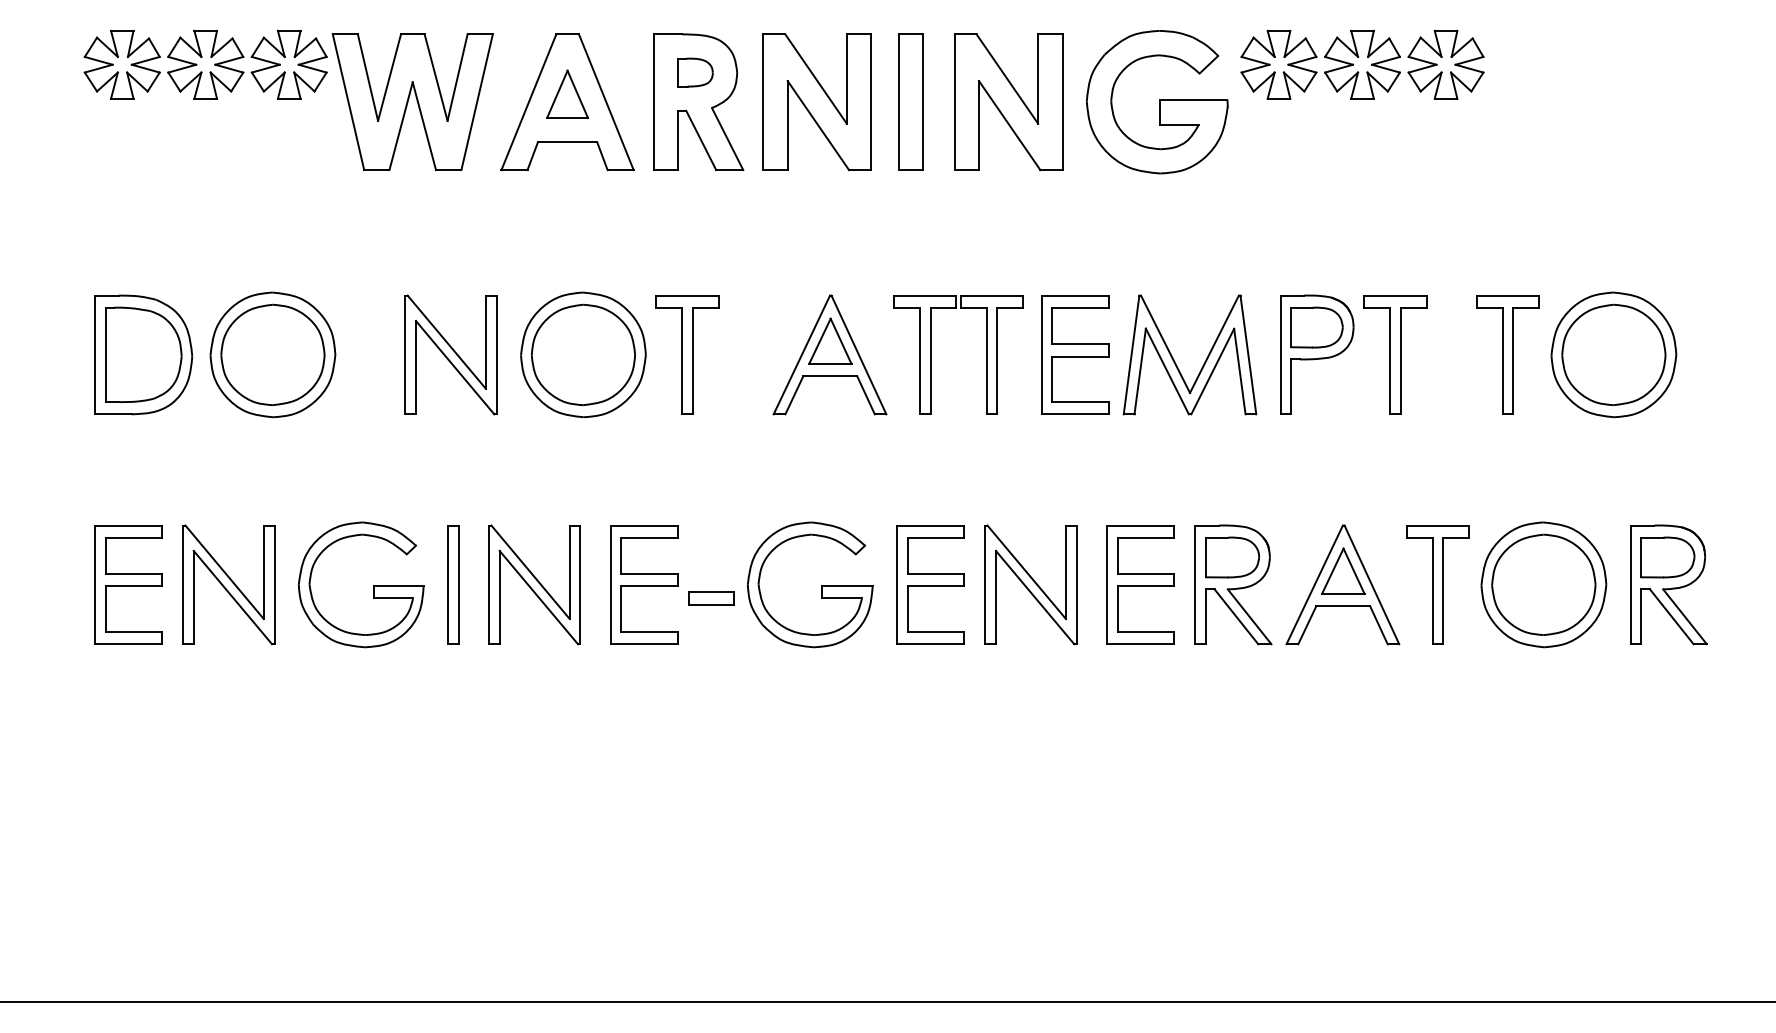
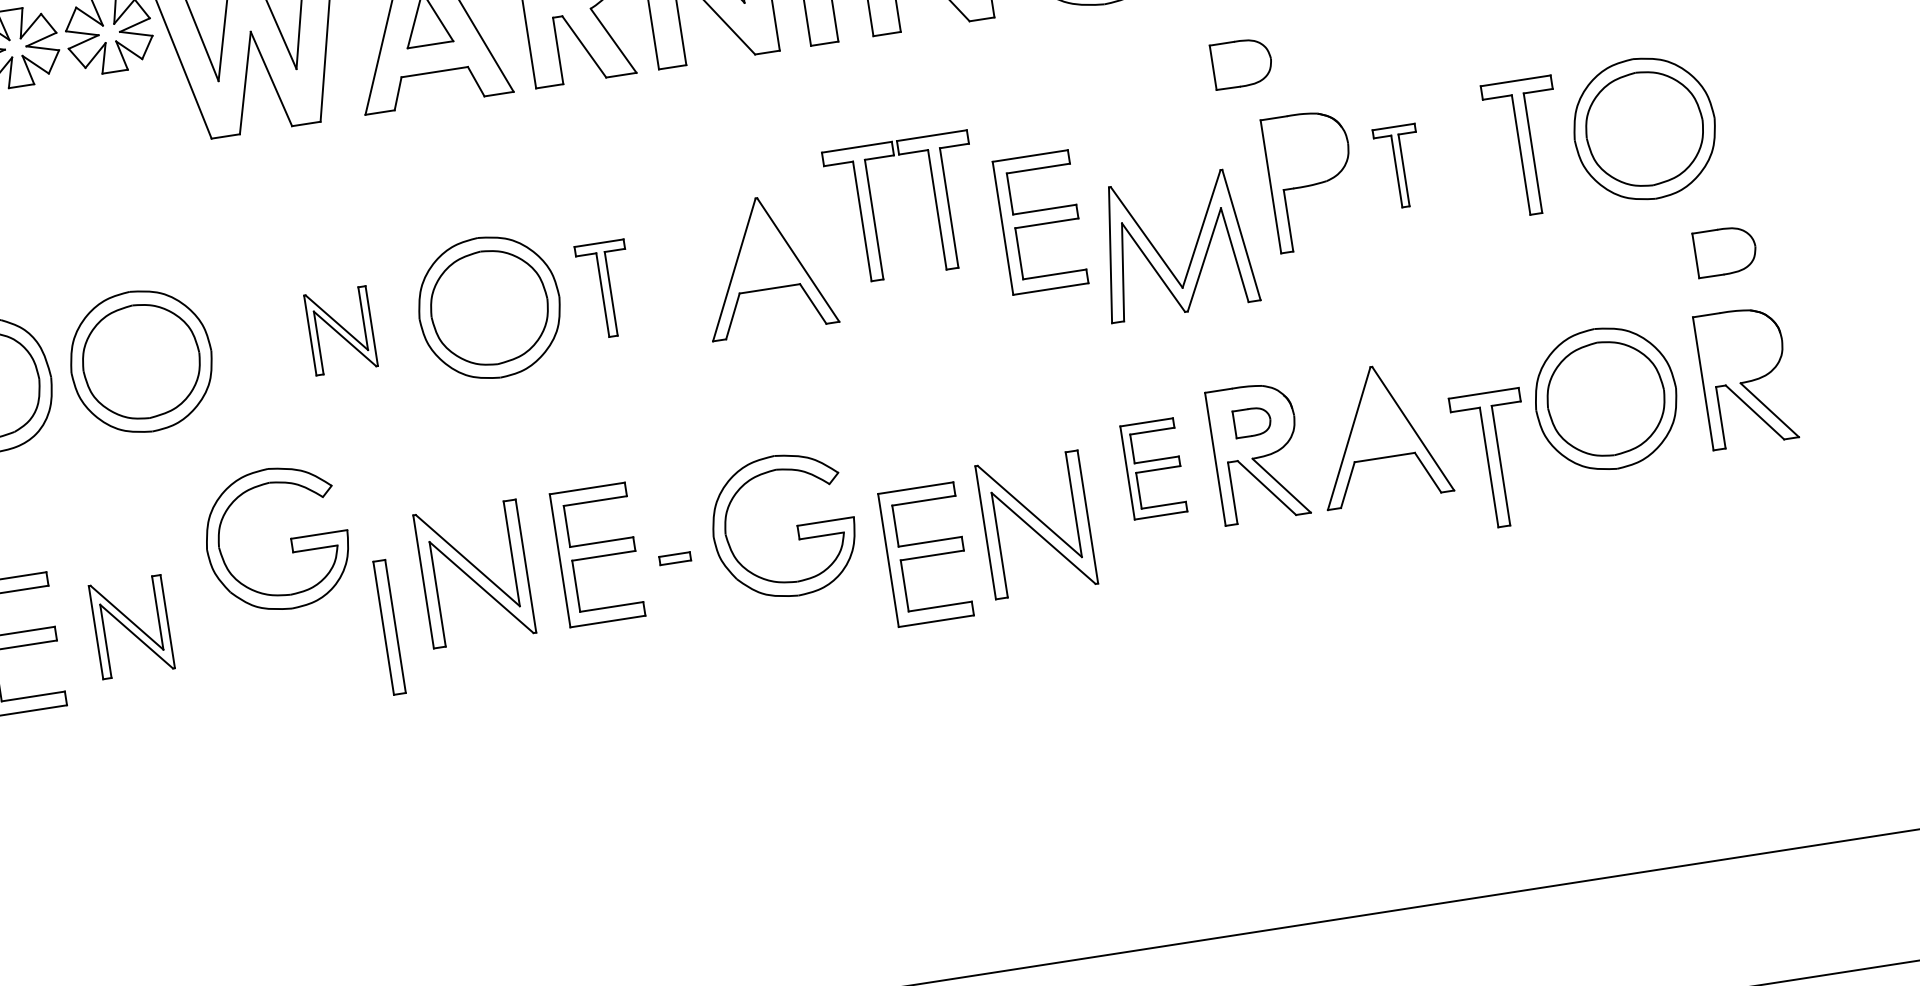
part: (1316, 327) -> (1241, 63), moved
part: (830, 340) -> (763, 248), removed
part: (450, 354) -> (340, 330), size x0.6
part: (687, 354) -> (606, 289), size x0.7
part: (931, 354) -> (874, 212), moved
part: (1395, 354) -> (1399, 166), size x0.6
part: (1175, 361) -> (1160, 255), moved
part: (1232, 557) -> (1252, 422), size x0.6
part: (1667, 557) -> (1725, 251), moved
part: (1343, 570) -> (1378, 417), removed
part: (228, 584) -> (131, 626), size x0.7
part: (453, 584) -> (389, 626), moved
part: (930, 584) -> (926, 554), moved
part: (1030, 584) -> (1036, 524), moved
part: (1140, 584) -> (1153, 468), size x0.7
part: (1437, 584) -> (1493, 459), moved
part: (373, 585) -> (290, 537), moved
part: (711, 598) -> (675, 558), size x0.6

